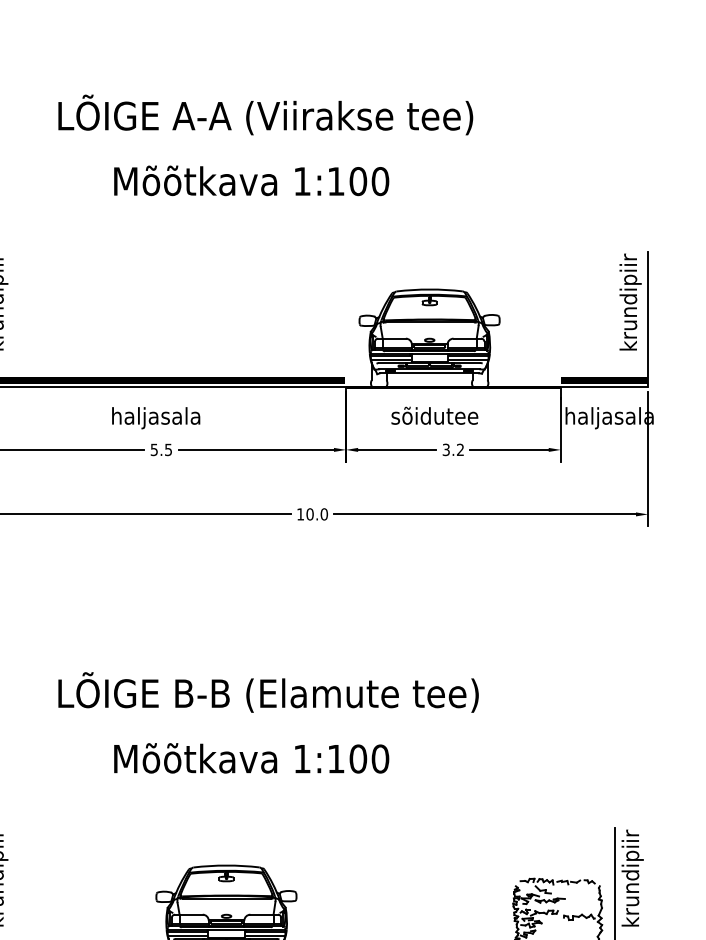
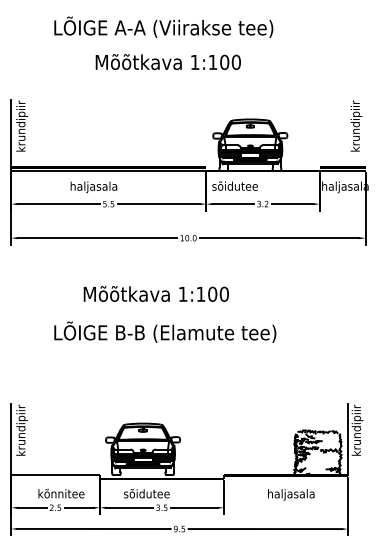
text: (250, 181) -> (167, 62), moved
line: (647, 319) -> (365, 135), removed
text: (433, 414) -> (234, 185), moved
text: (155, 418) -> (93, 187), moved
text: (250, 757) -> (155, 293), moved

